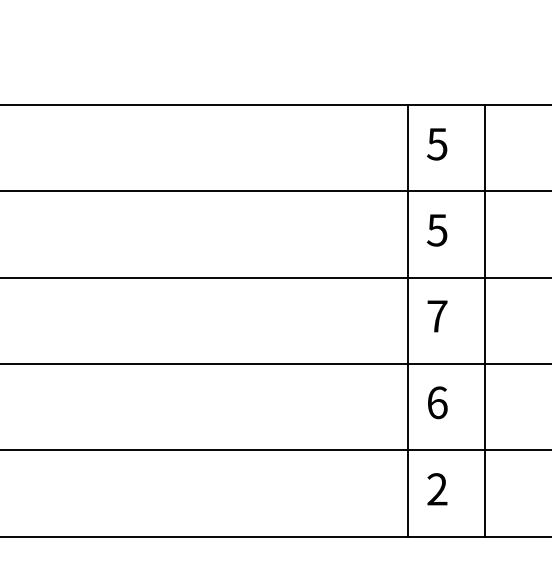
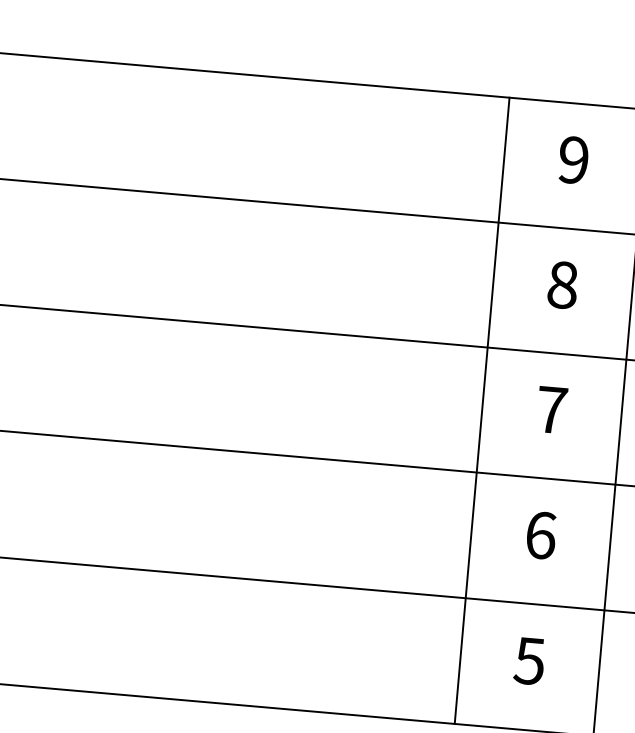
text: (437, 143) -> (573, 159), 5 -> 9
text: (437, 230) -> (562, 285), 5 -> 8
line: (407, 320) -> (481, 409), moved
text: (437, 489) -> (529, 661), 2 -> 5

